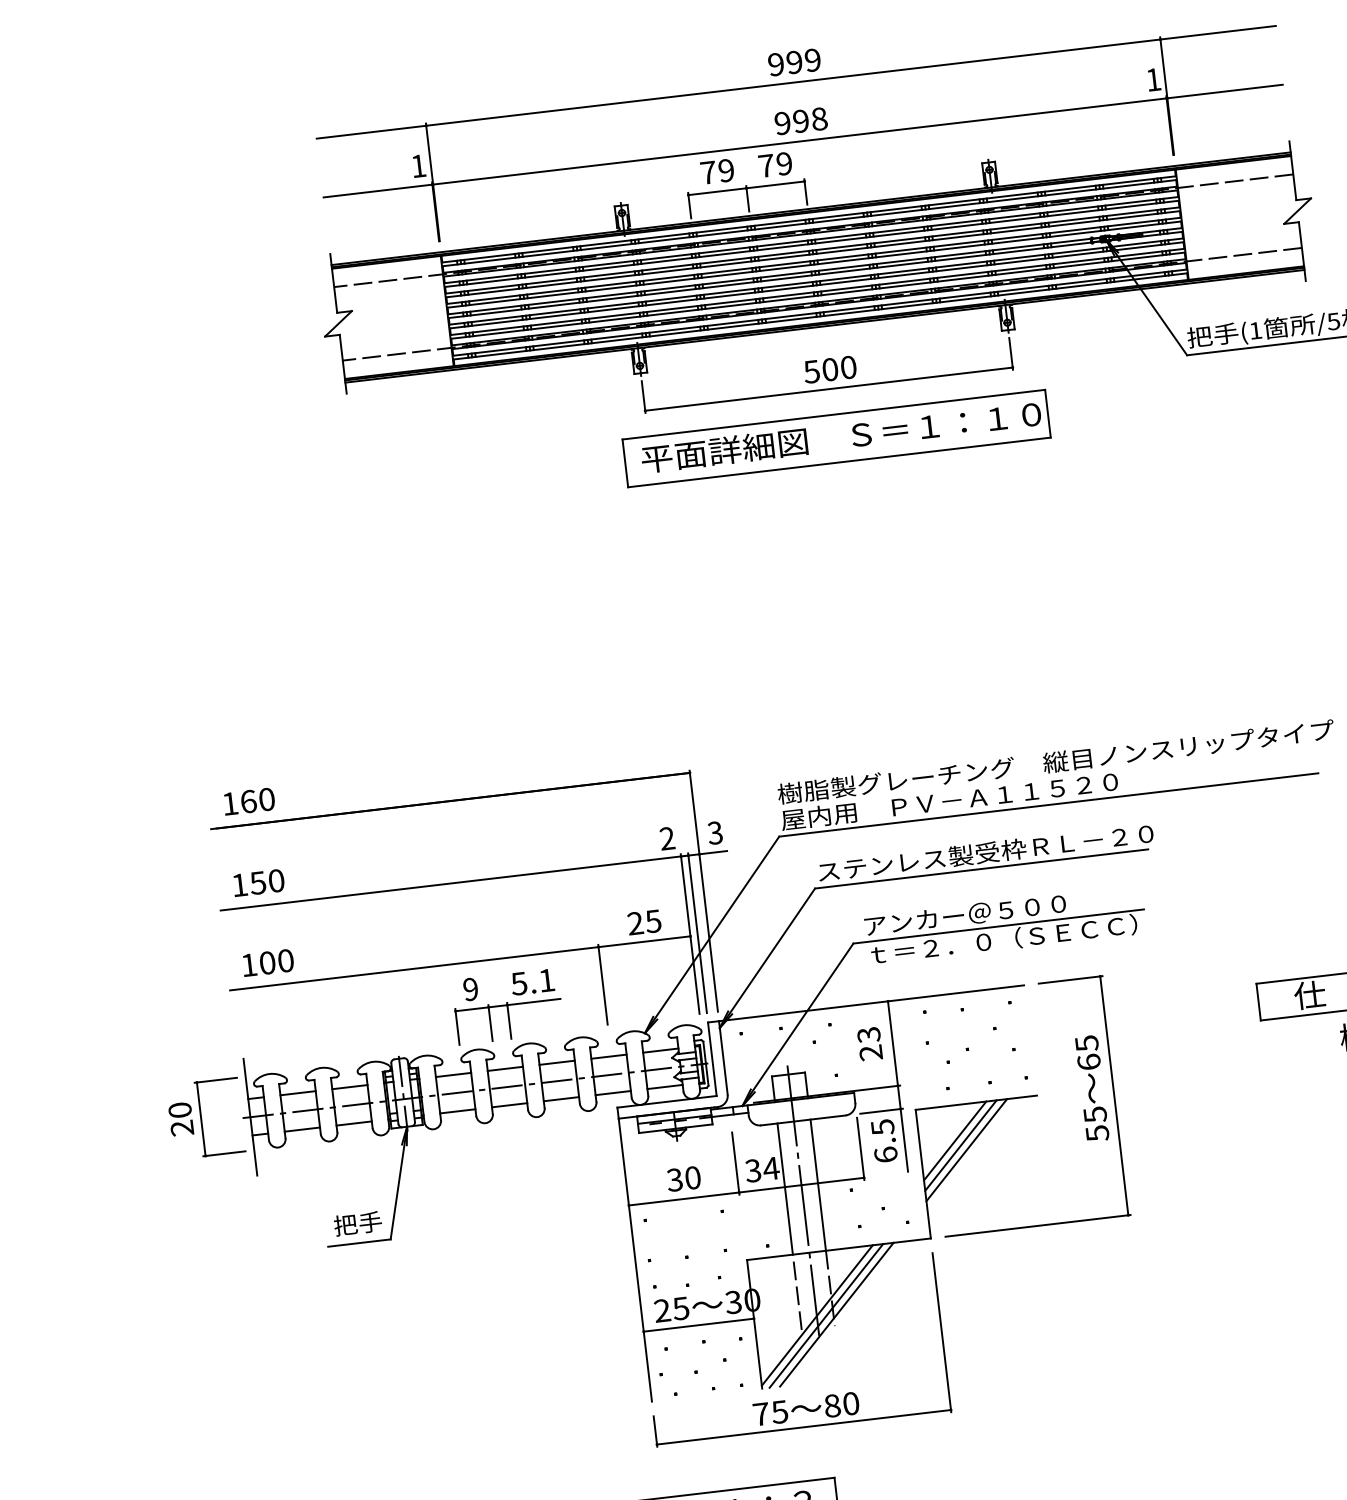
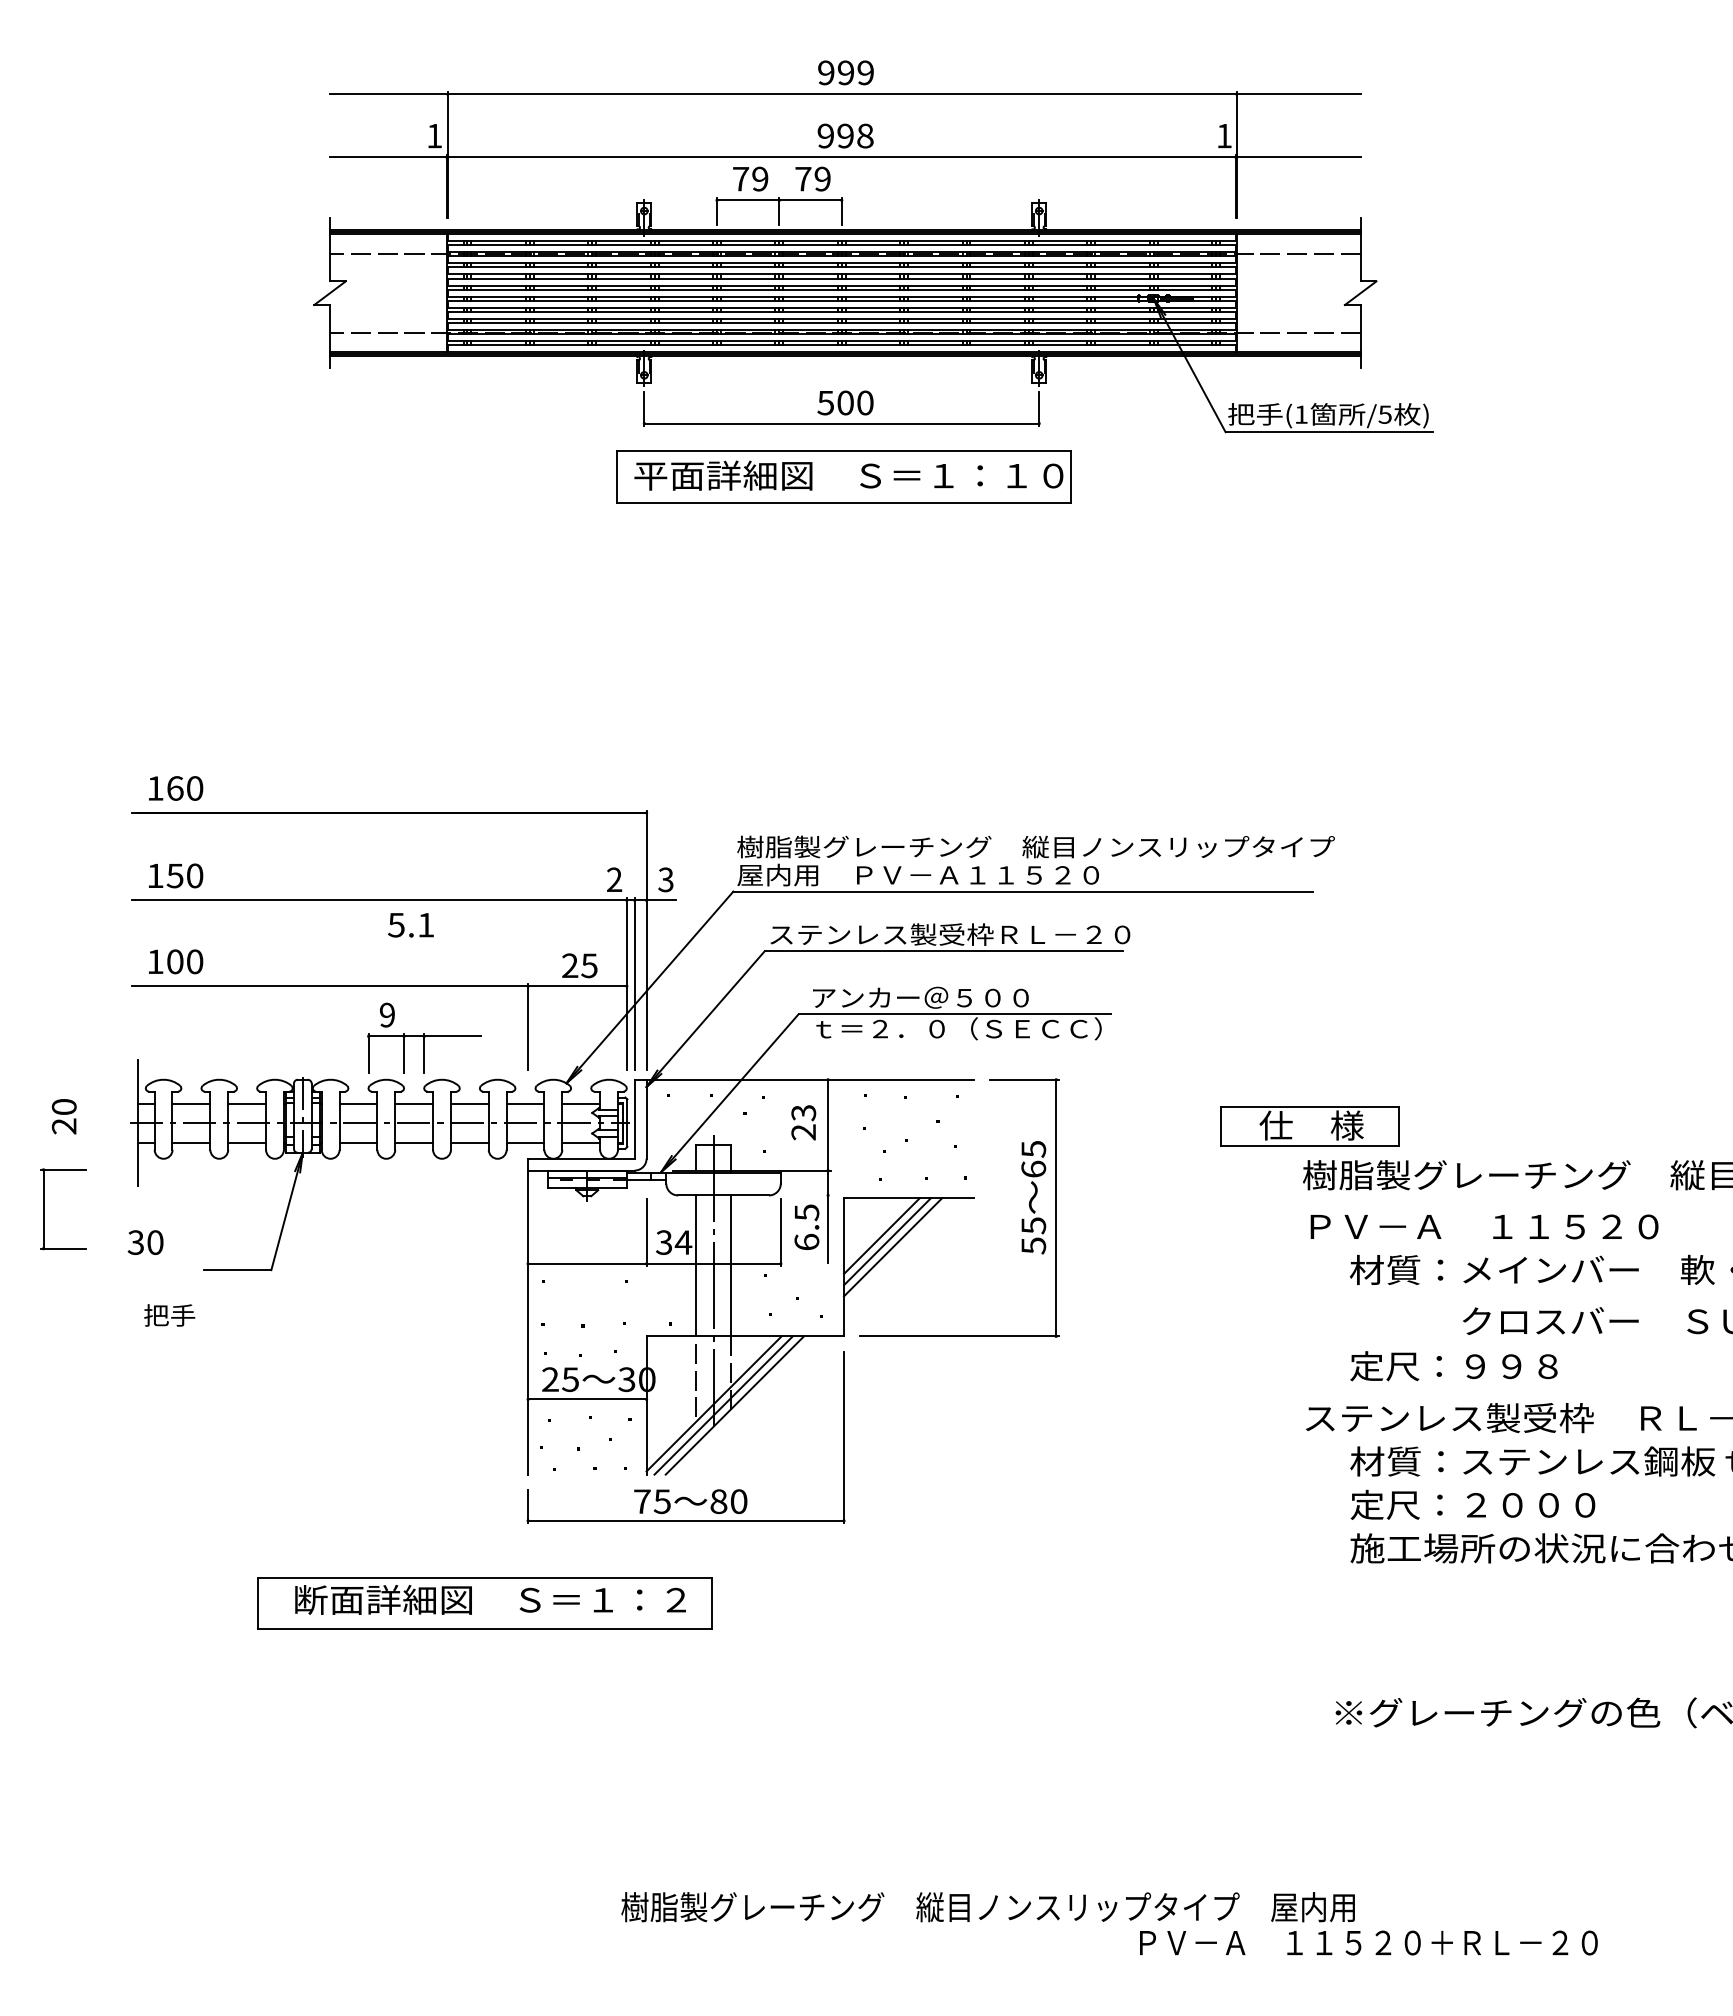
text: (532, 982) -> (410, 925), moved
line: (881, 1111) -> (807, 1195), removed
part: (202, 1119) -> (44, 1209), moved
text: (683, 1178) -> (145, 1242), moved
text: (357, 1223) -> (169, 1315), moved

